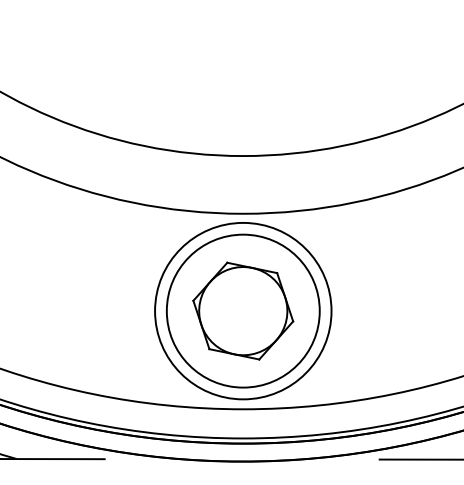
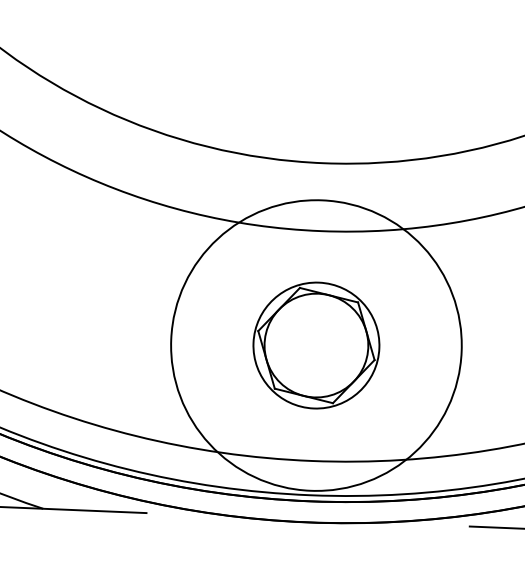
circle: (242, 310) -> (315, 344), size x0.7
circle: (243, 310) -> (316, 344), size x1.4

